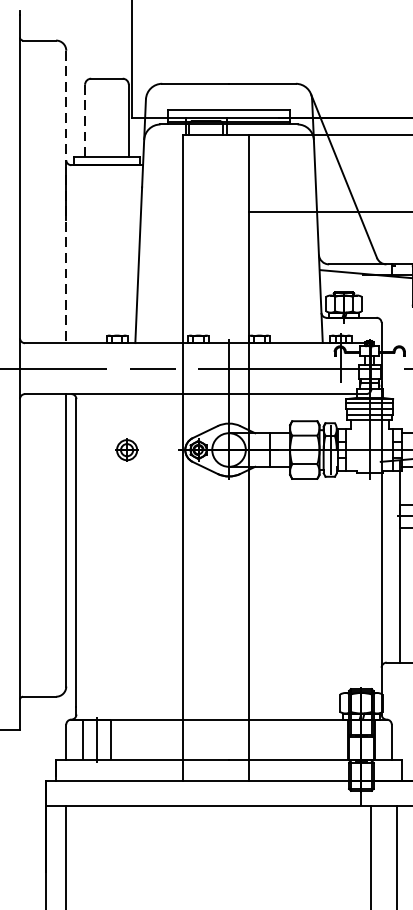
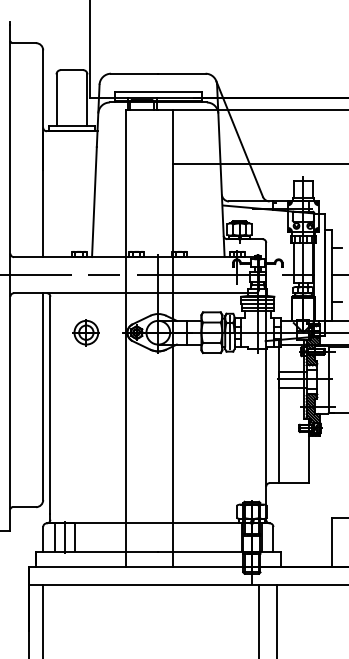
line: (85, 120) -> (56, 99), dashed -> solid
line: (66, 198) -> (43, 154), dashed -> solid
part: (126, 449) -> (85, 332), size x1.67

